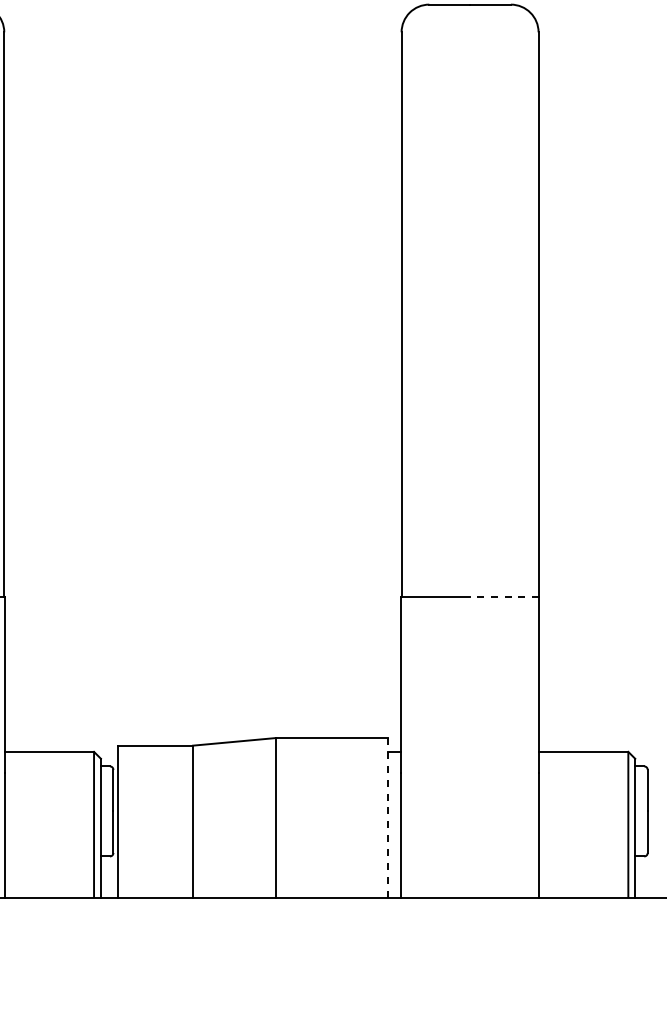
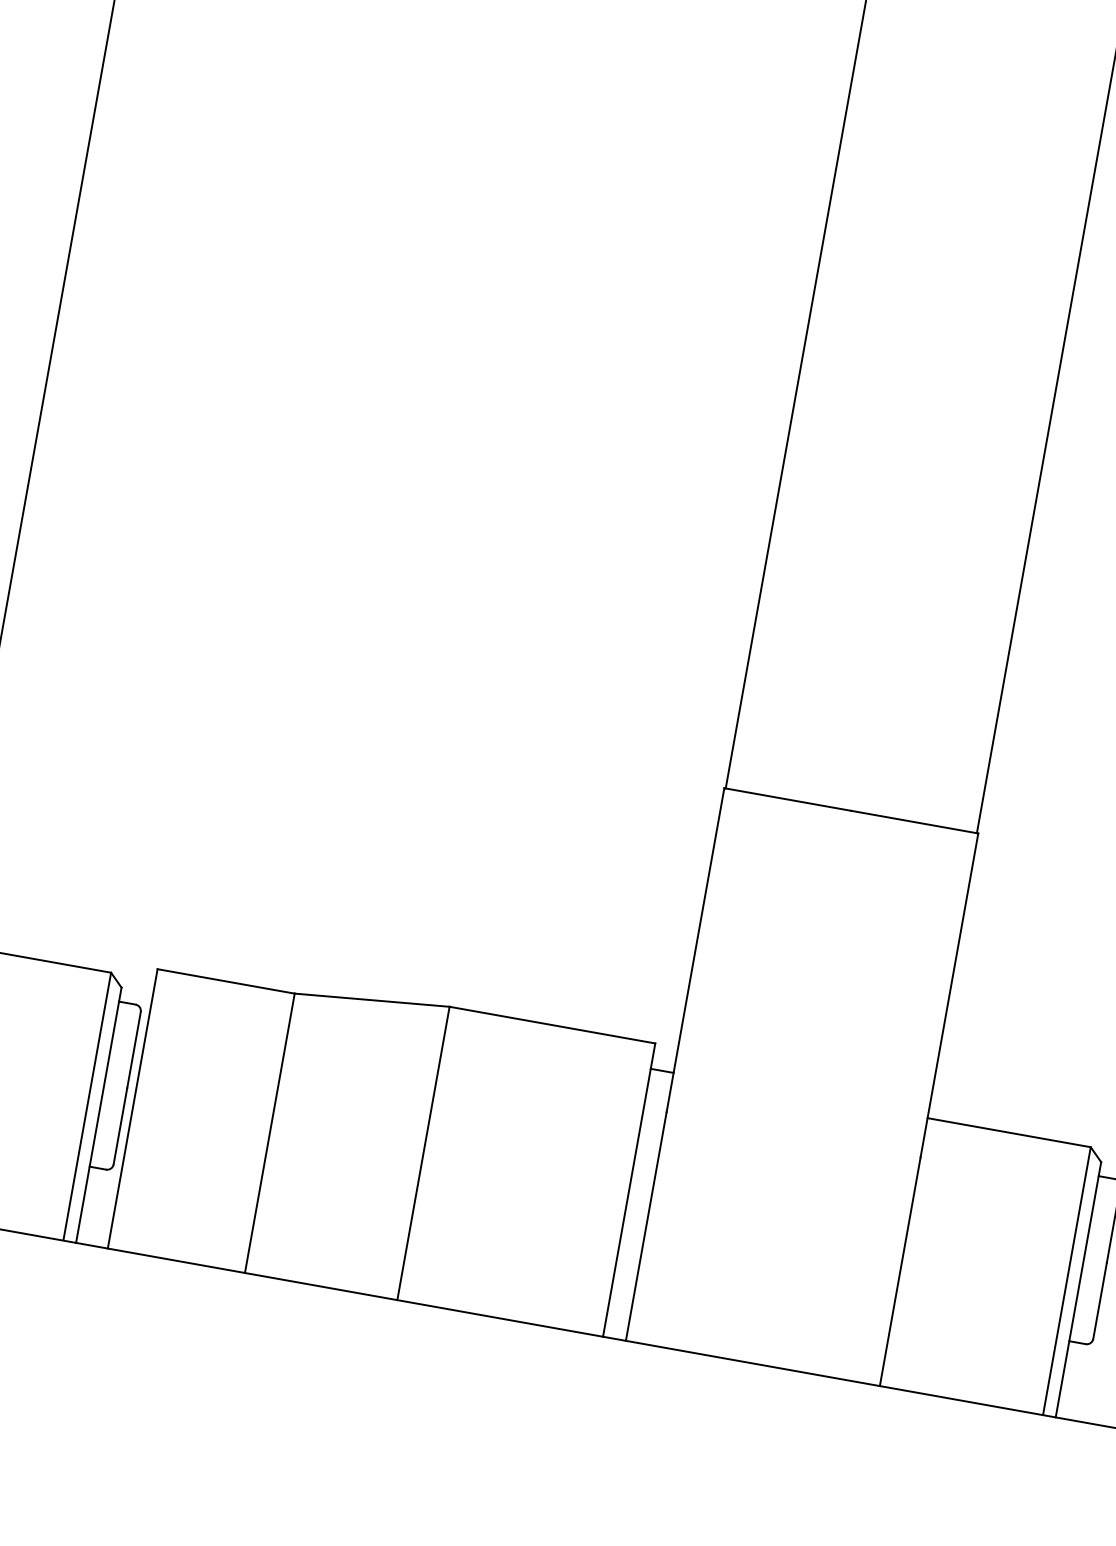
line: (504, 596) -> (914, 821), dashed -> solid
line: (388, 818) -> (629, 1191), dashed -> solid

